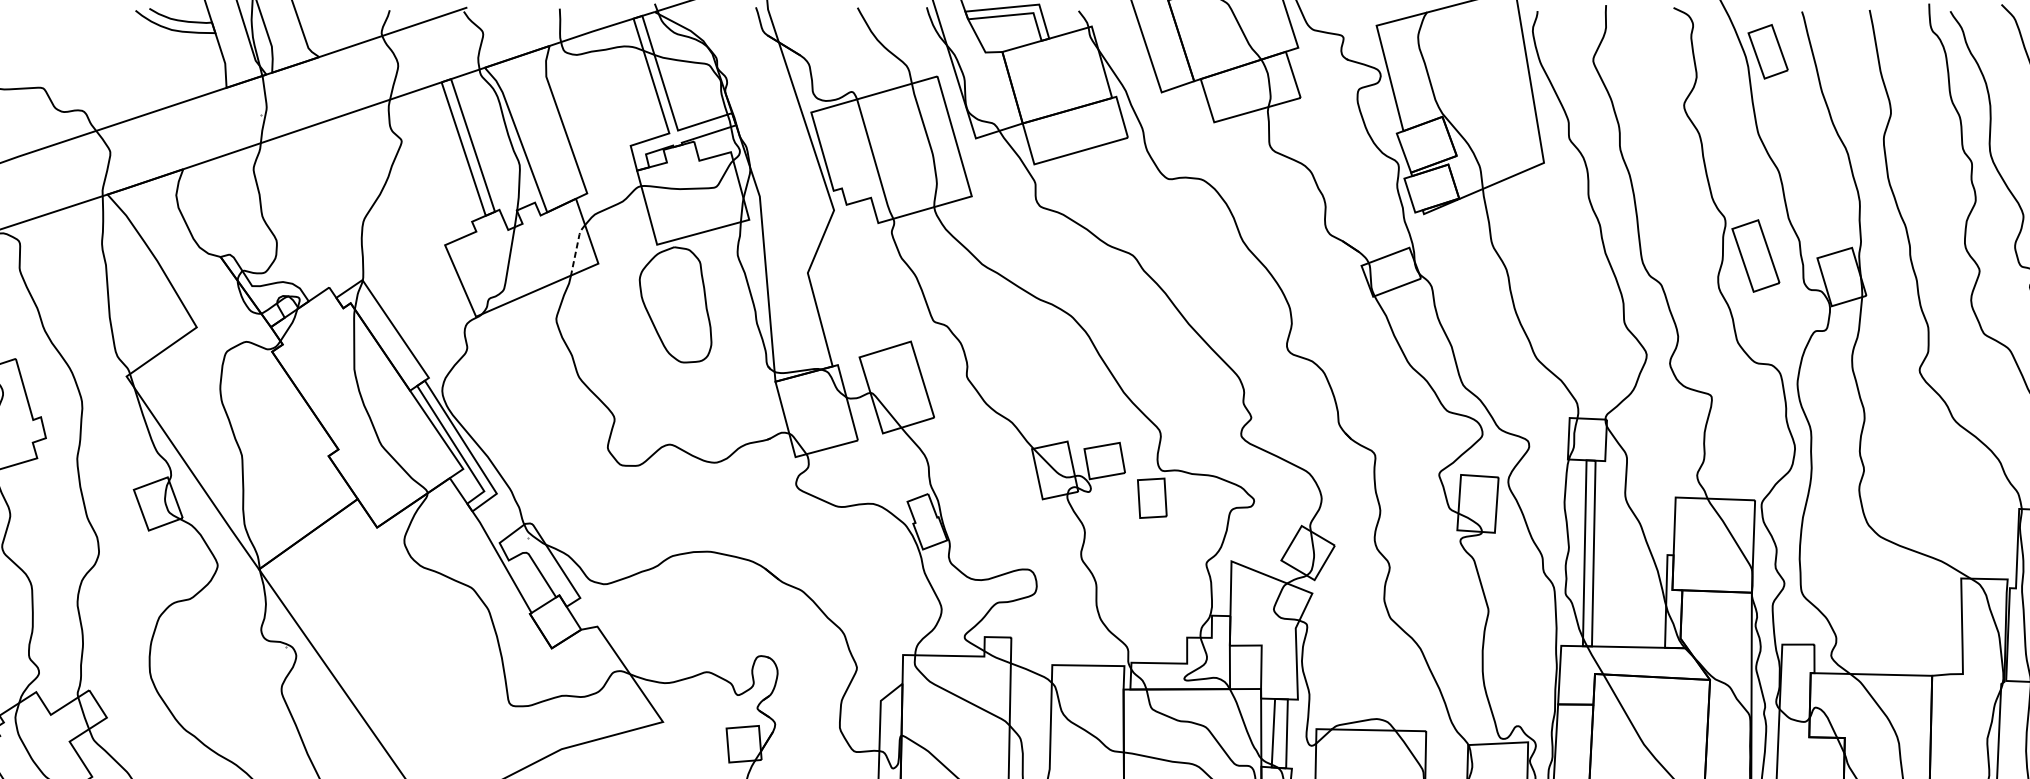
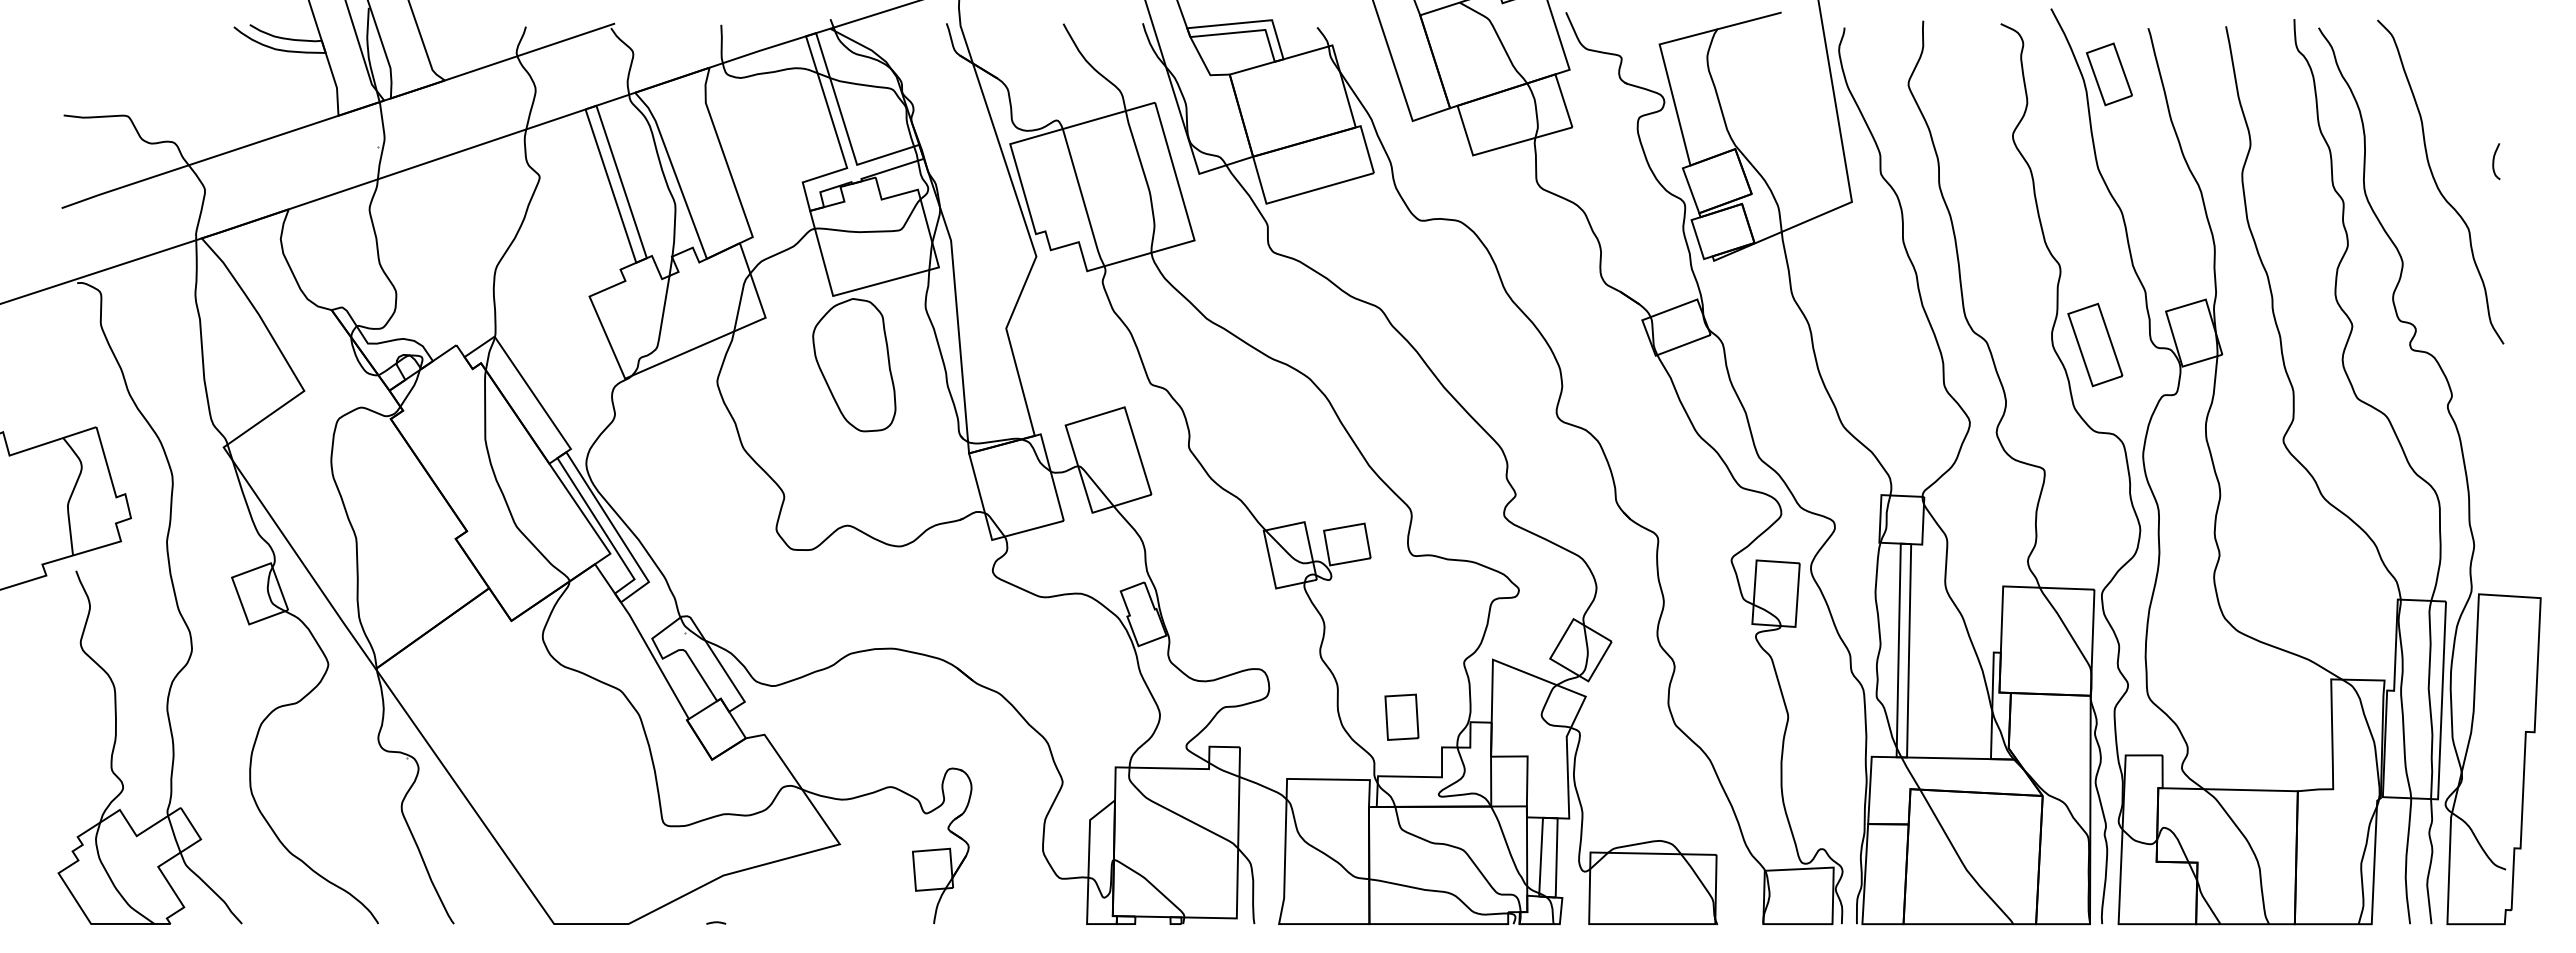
line: (576, 248) -> (740, 300), dashed -> solid
part: (1756, 255) -> (2095, 344), moved
part: (1151, 497) -> (1401, 716), moved

